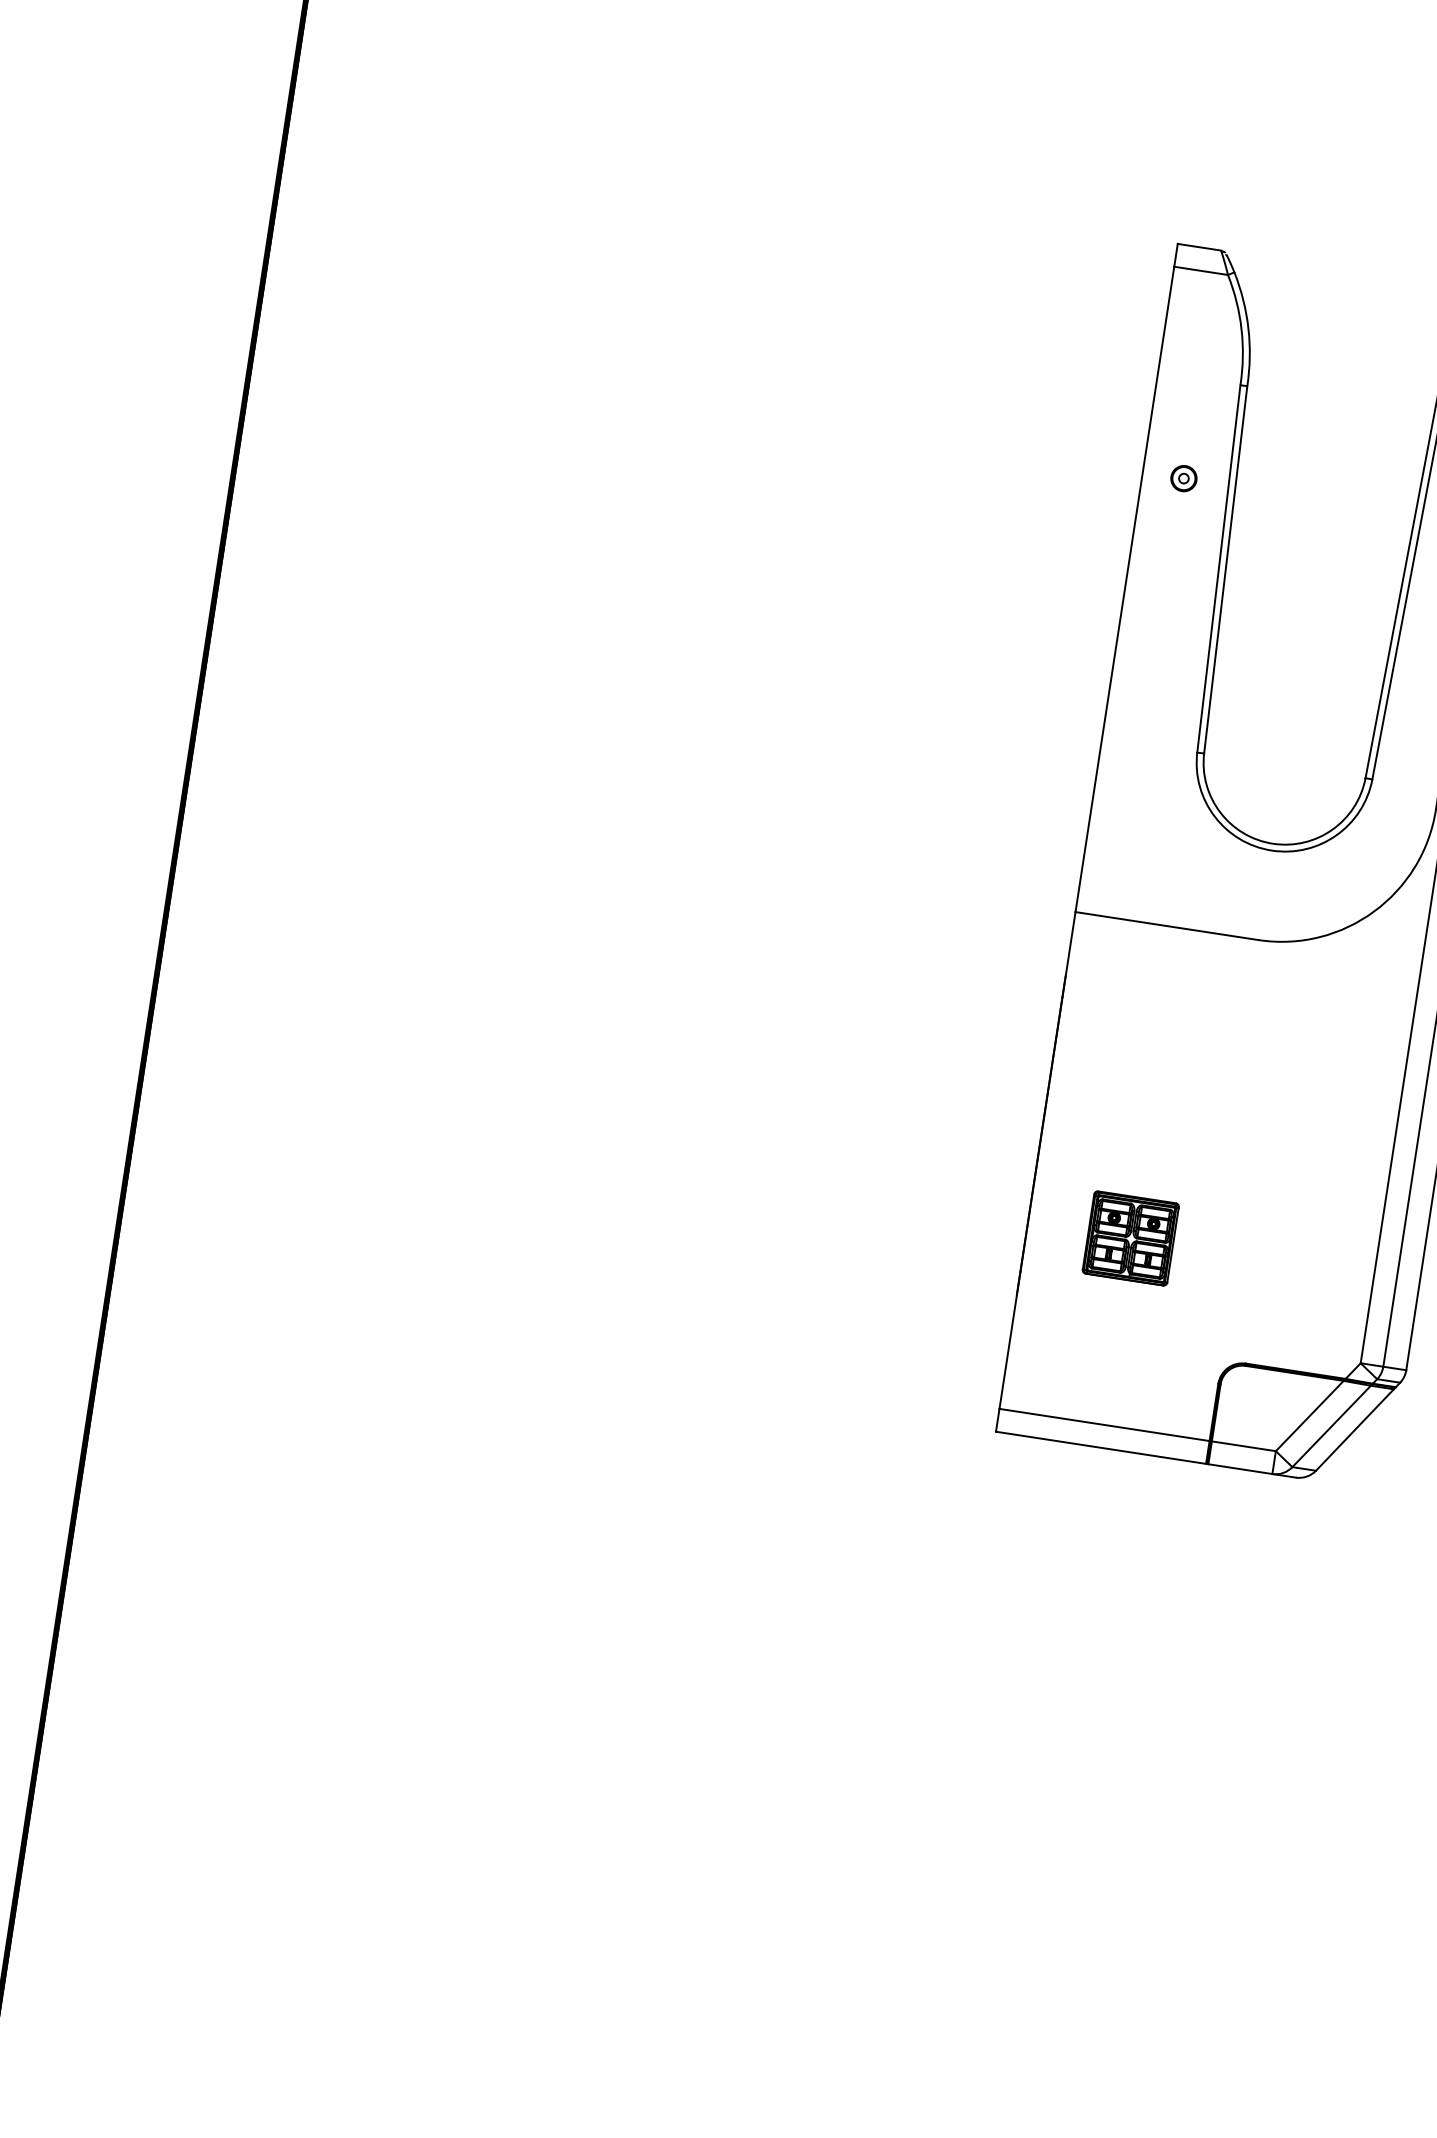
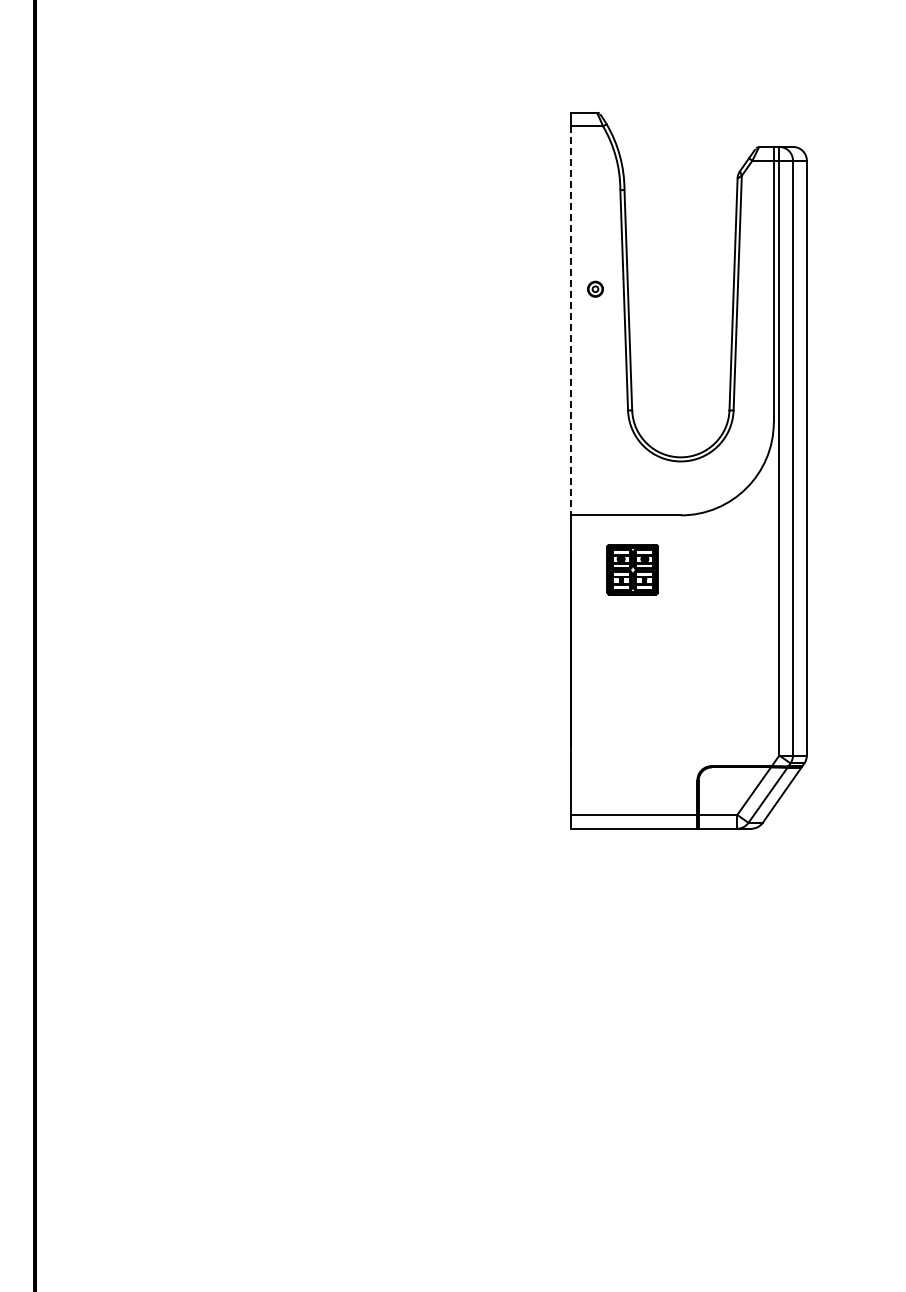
part: (1184, 477) -> (595, 288), moved
line: (1124, 588) -> (570, 320), solid -> dashed
part: (1130, 1238) -> (632, 569), moved

